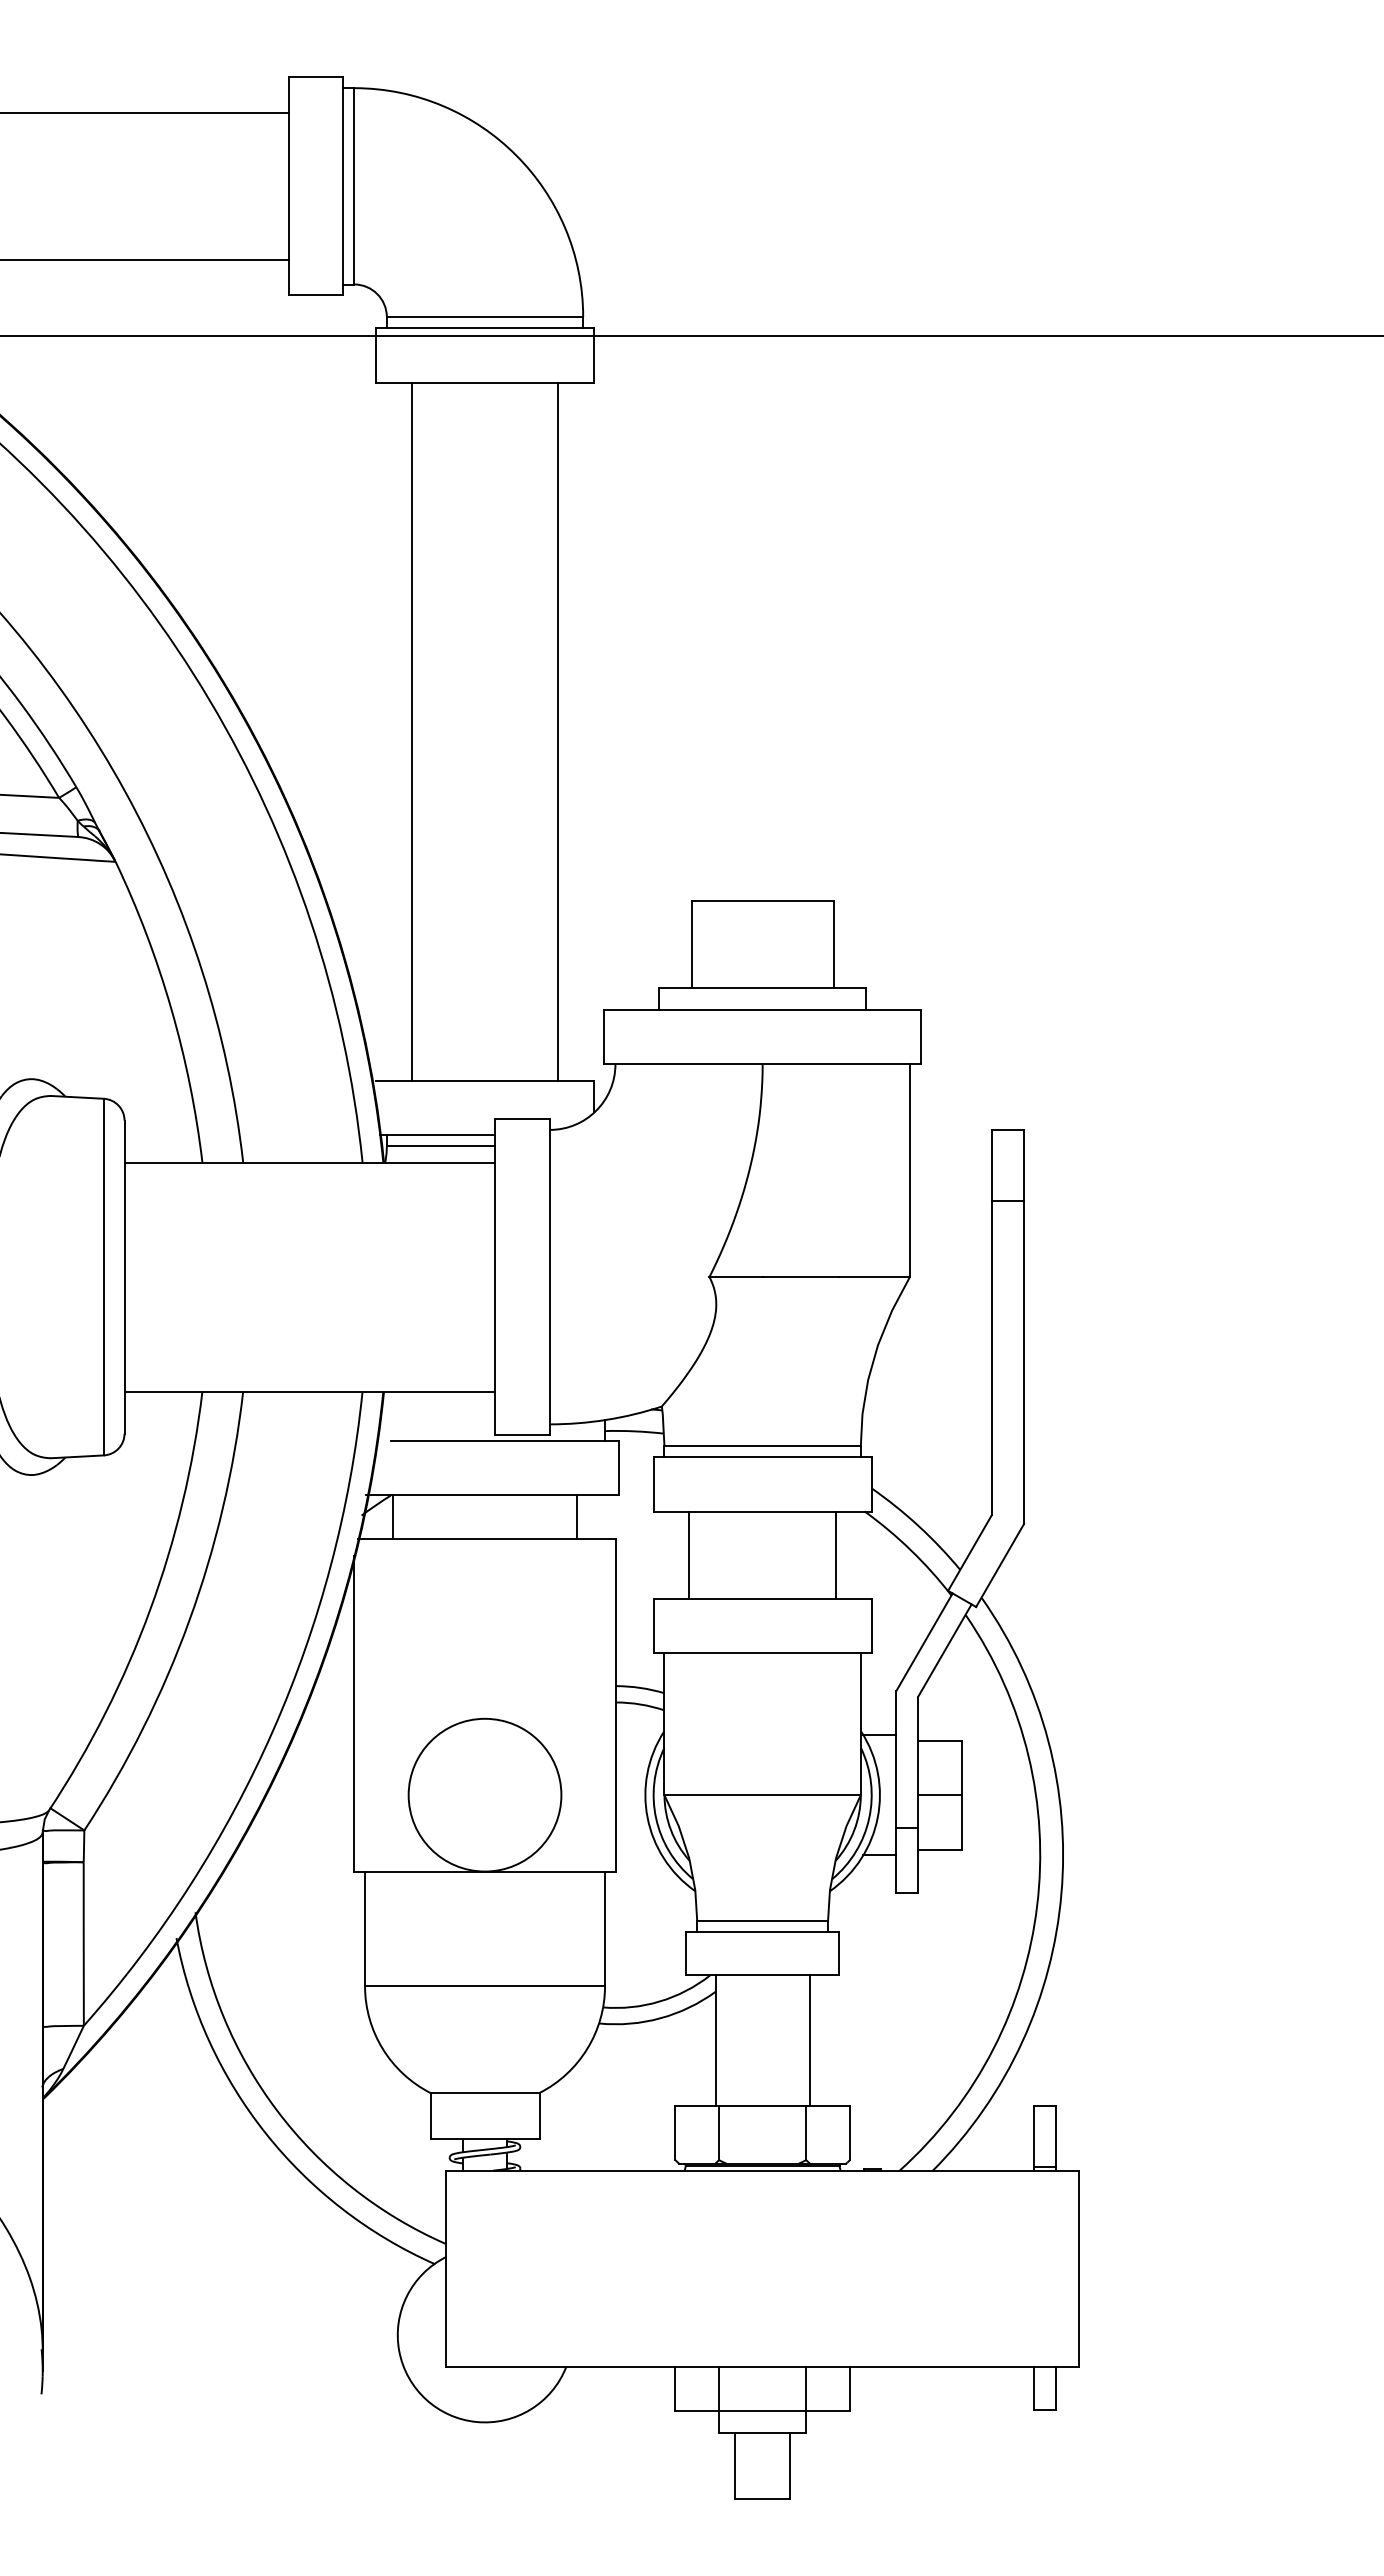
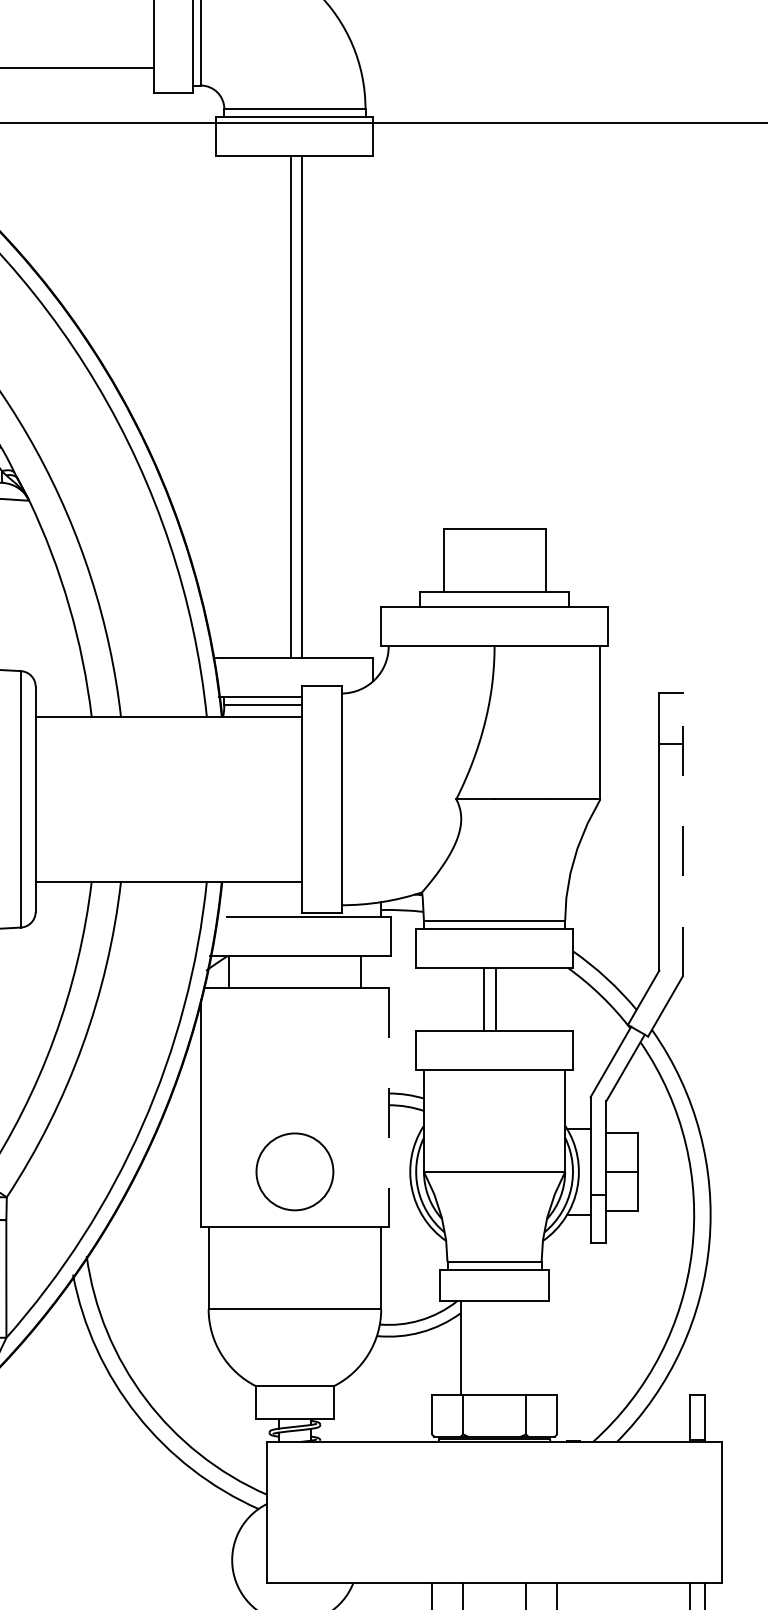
line: (411, 731) -> (290, 407), moved
line: (558, 731) -> (302, 407), moved
line: (1024, 1326) -> (682, 834), solid -> dashed
line: (689, 1554) -> (484, 998), moved
line: (835, 1554) -> (495, 998), moved
line: (615, 1705) -> (388, 1107), solid -> dashed
circle: (484, 1794) -> (294, 1171), size x0.7
line: (809, 2040) -> (528, 1348), removed

